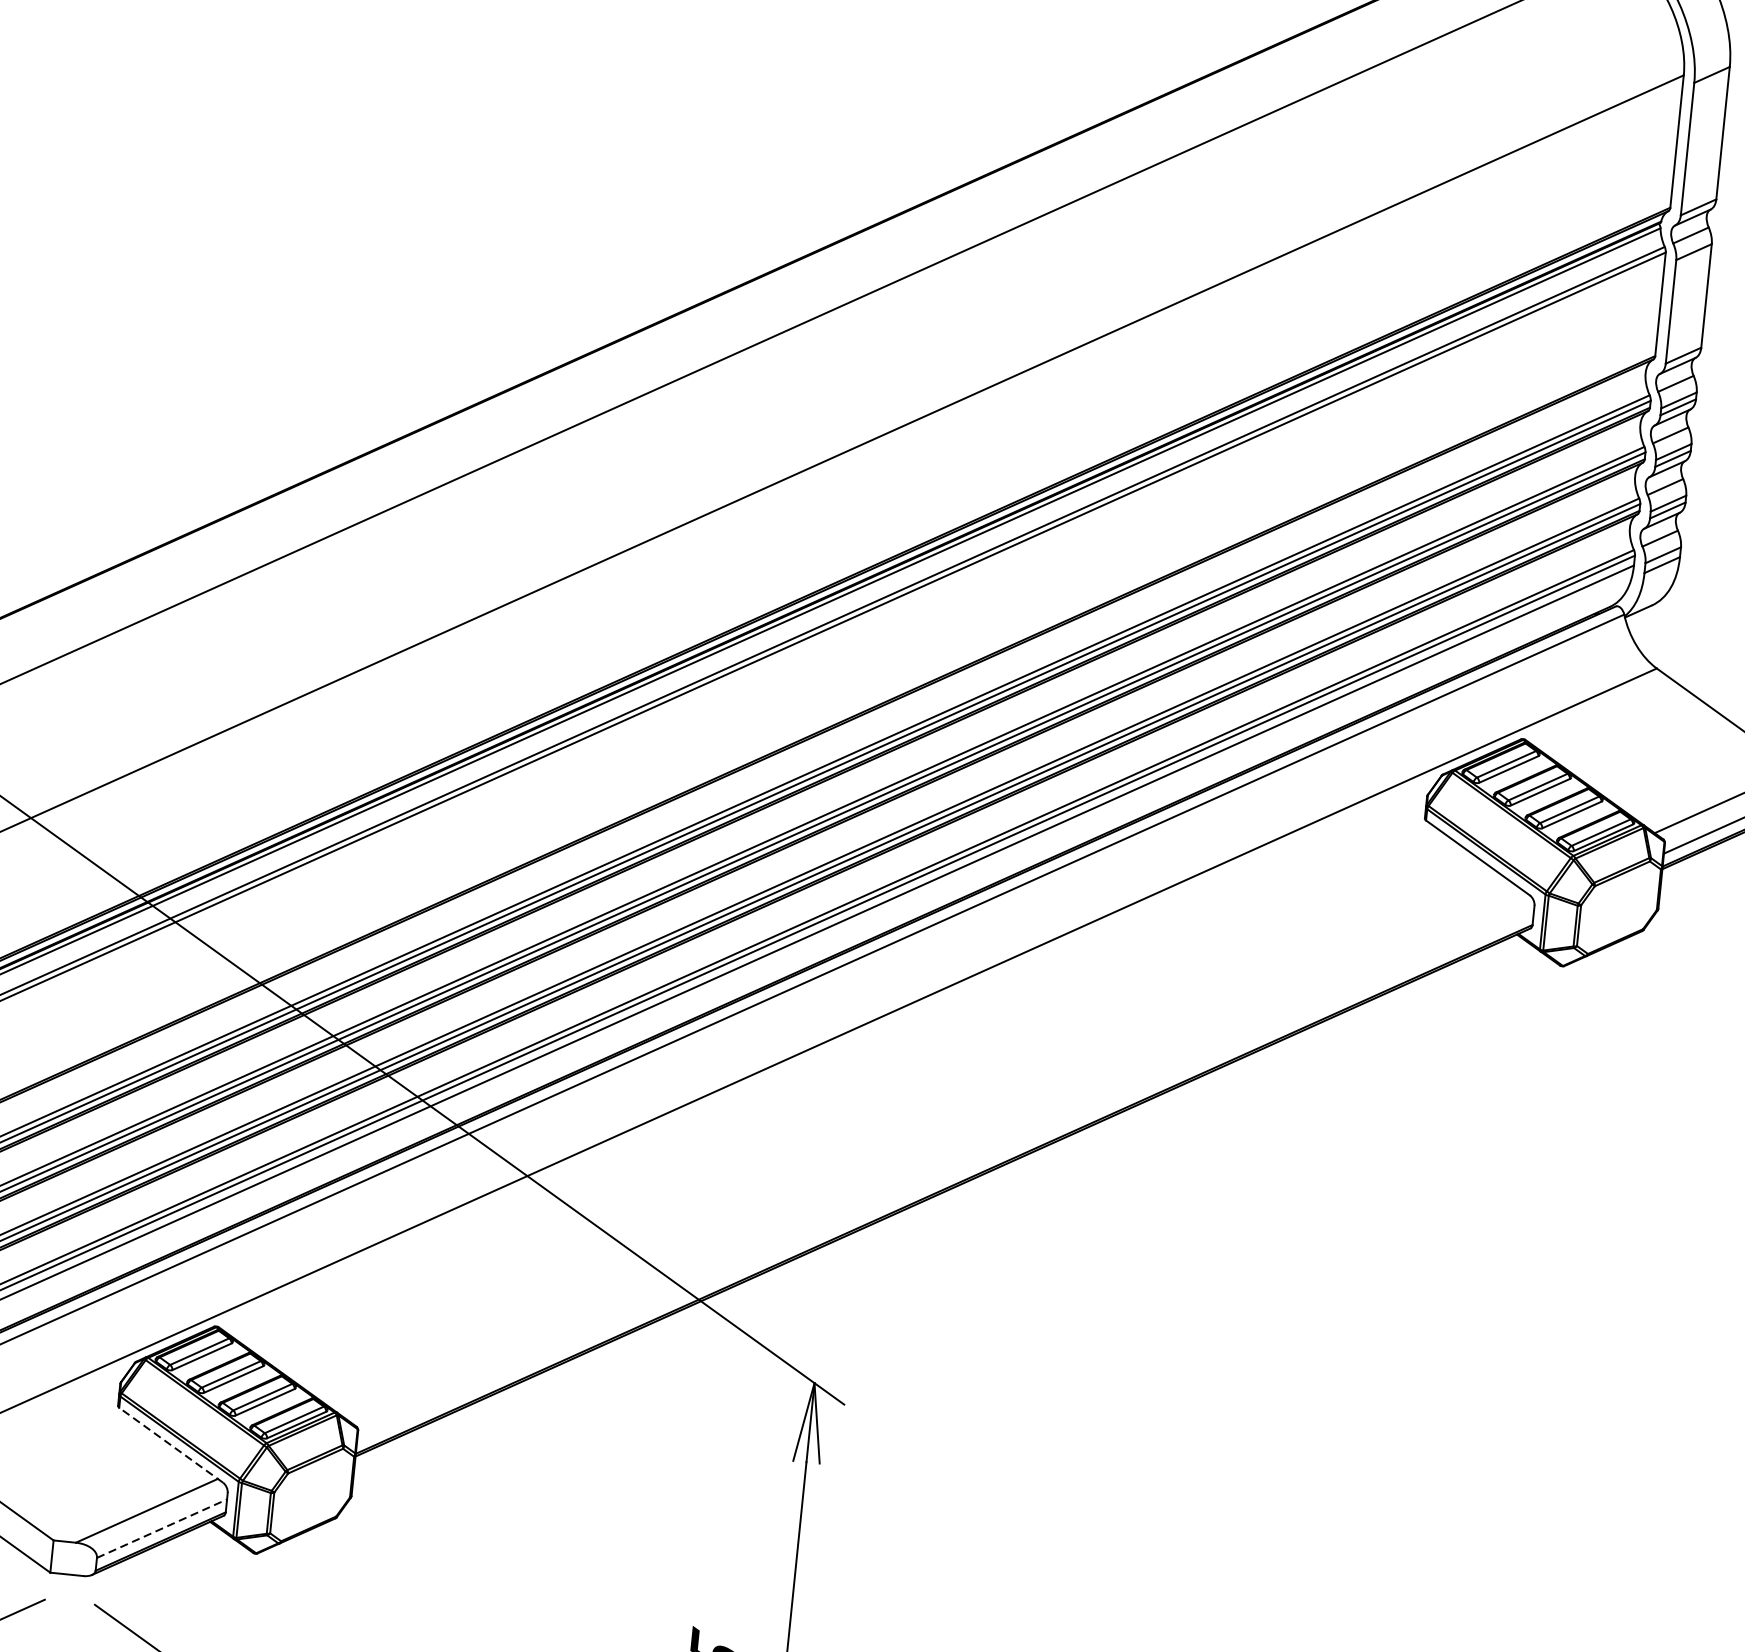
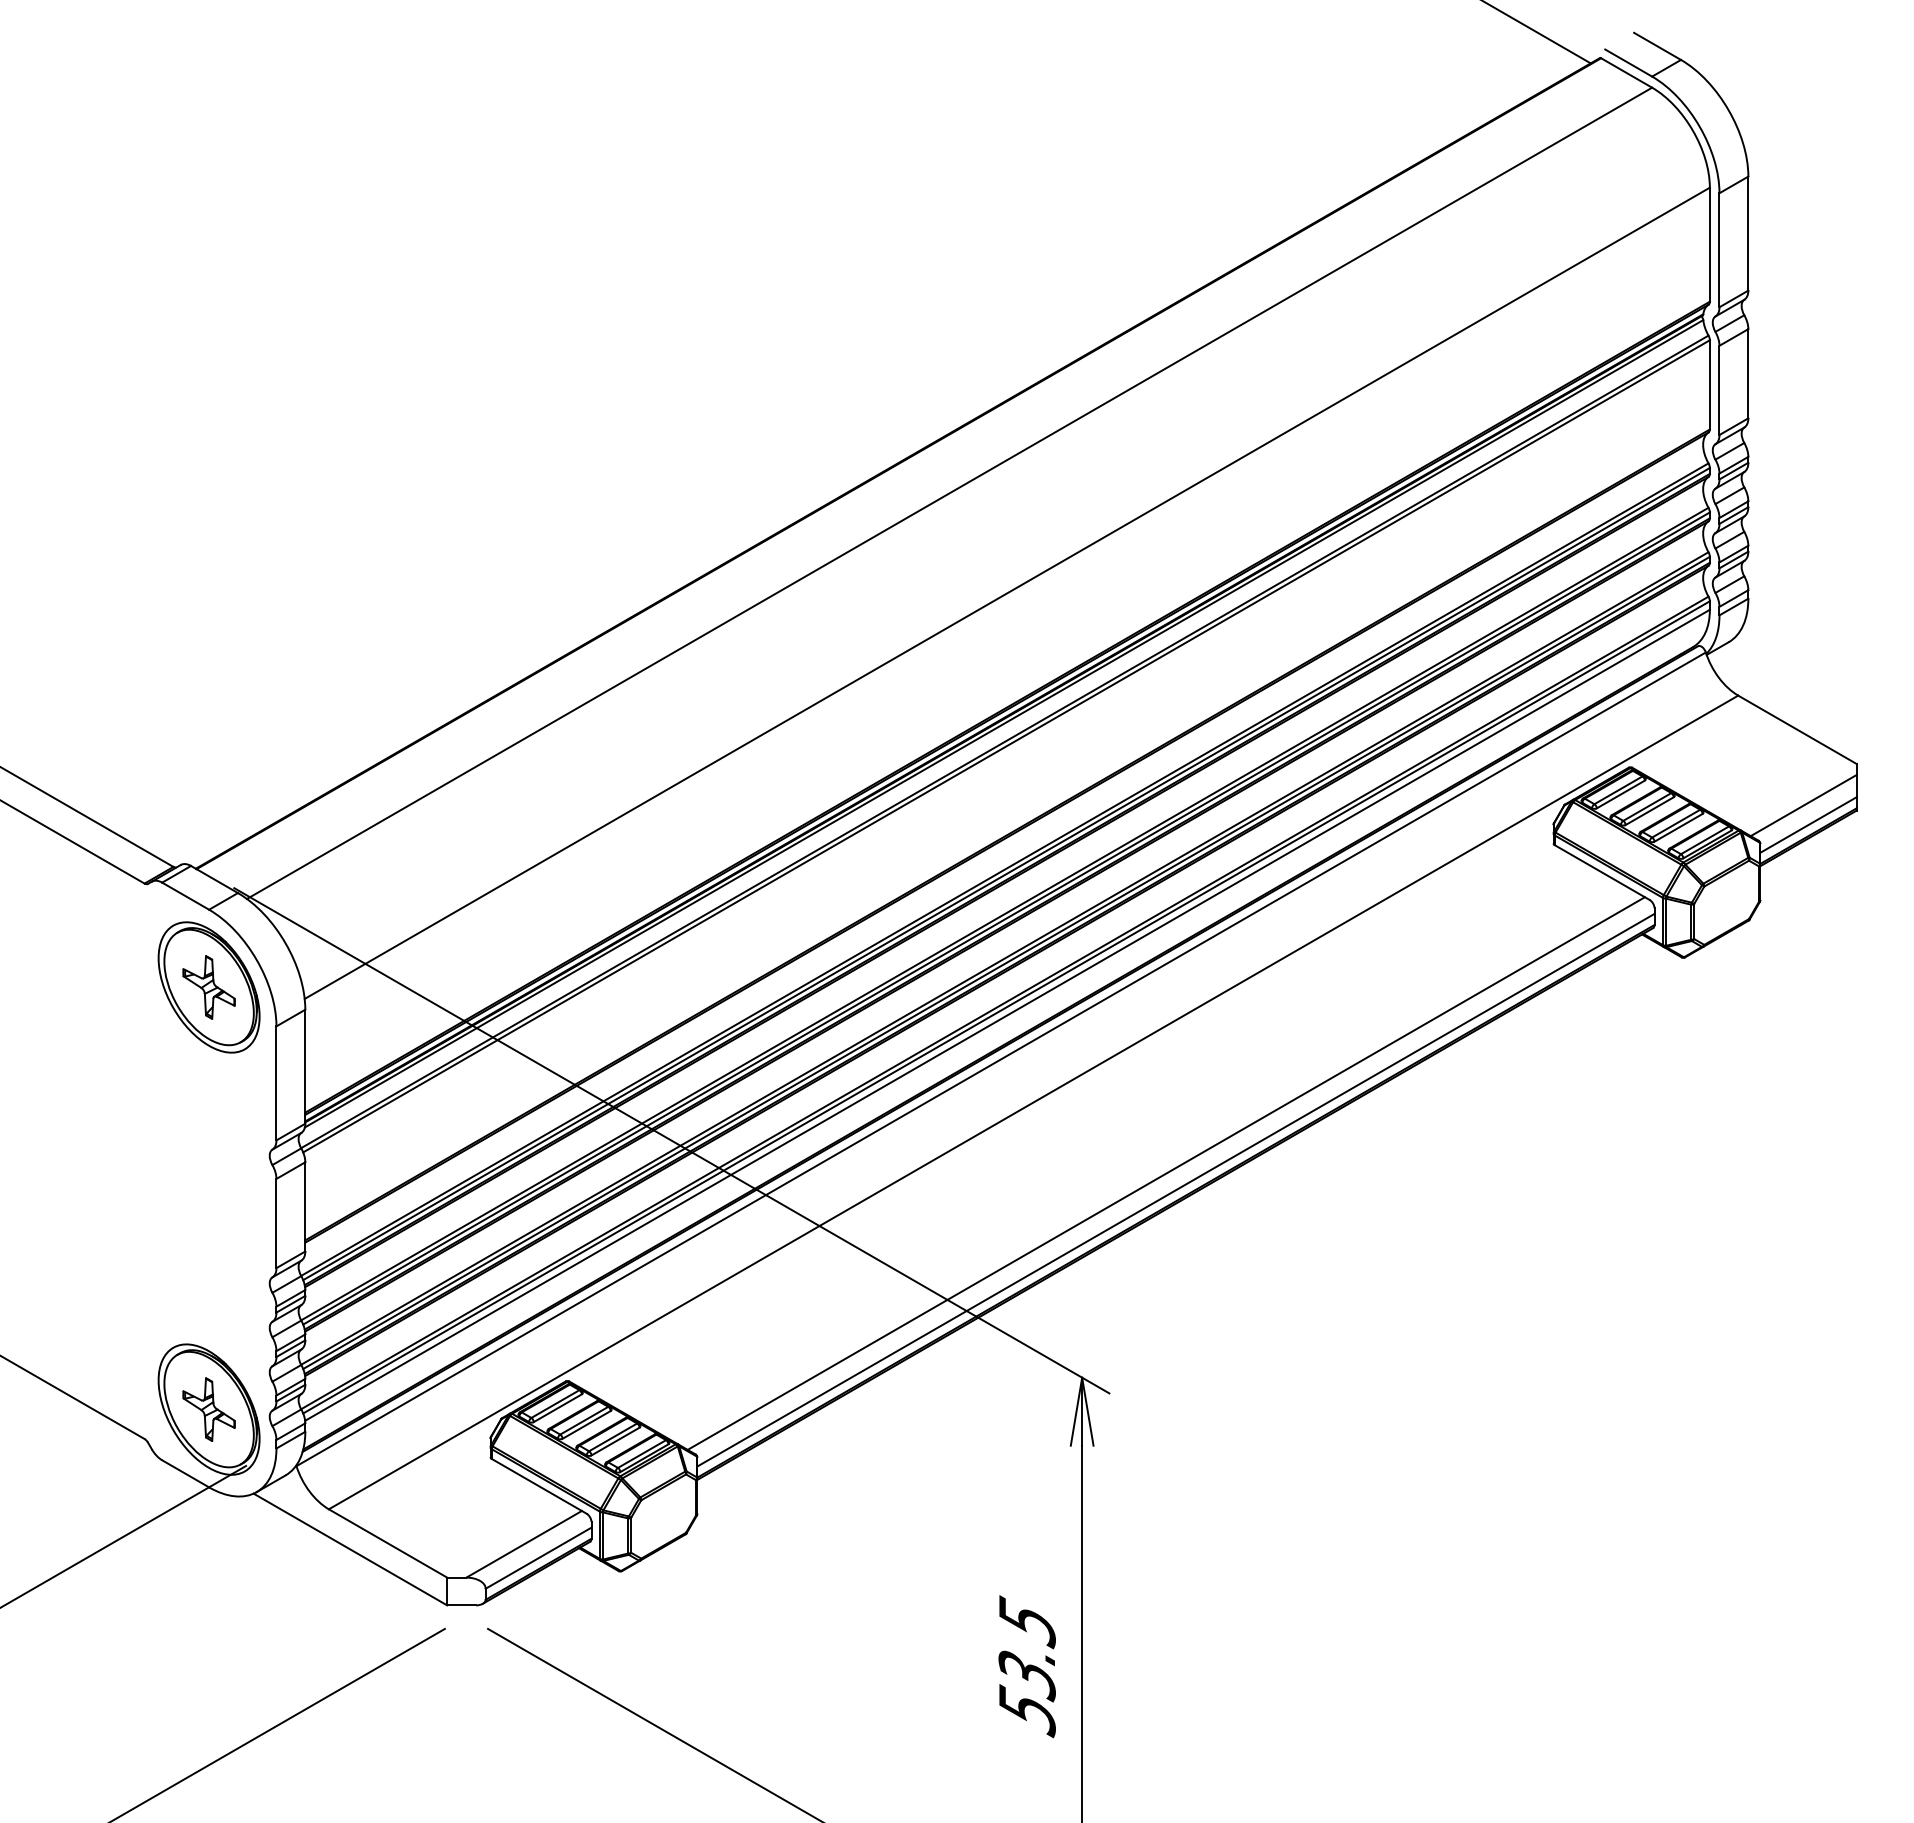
line: (935, 1155) -> (1165, 1173), added
line: (945, 1175) -> (1175, 1189), added
line: (171, 1445) -> (539, 1486), dashed -> solid
line: (163, 1527) -> (539, 1557), dashed -> solid

